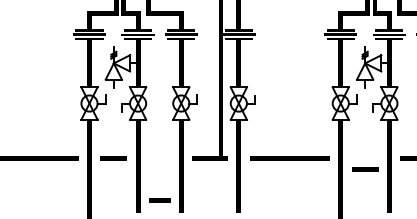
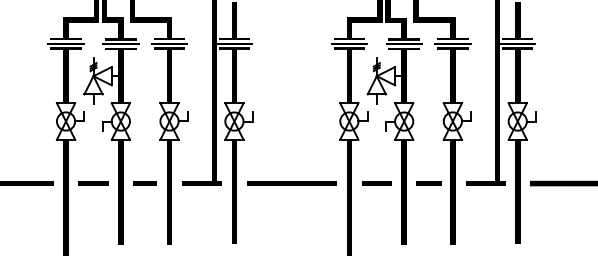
line: (364, 169) -> (376, 183), moved
line: (159, 200) -> (144, 183), moved

